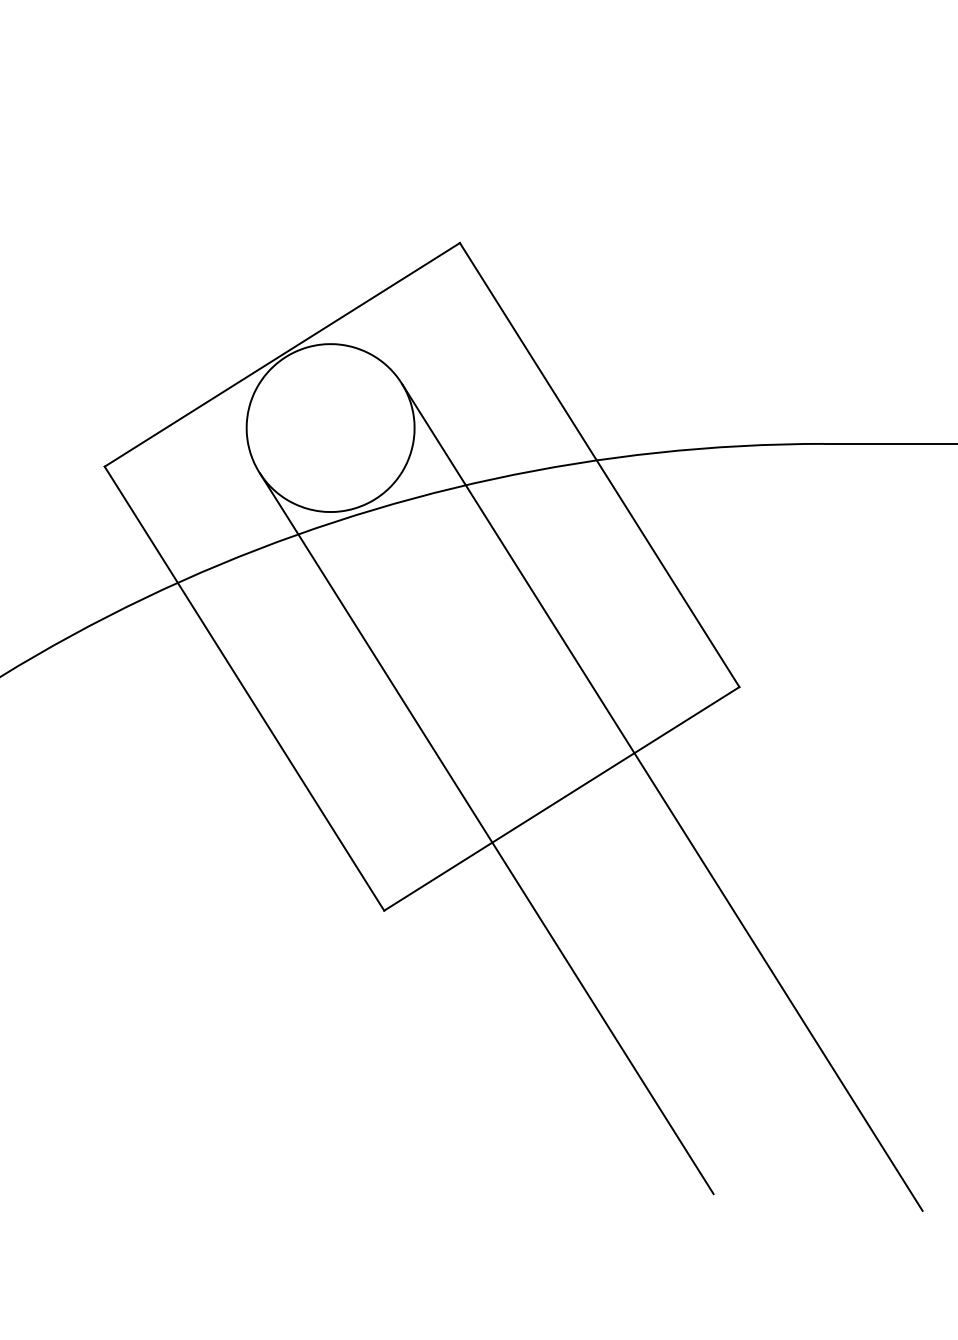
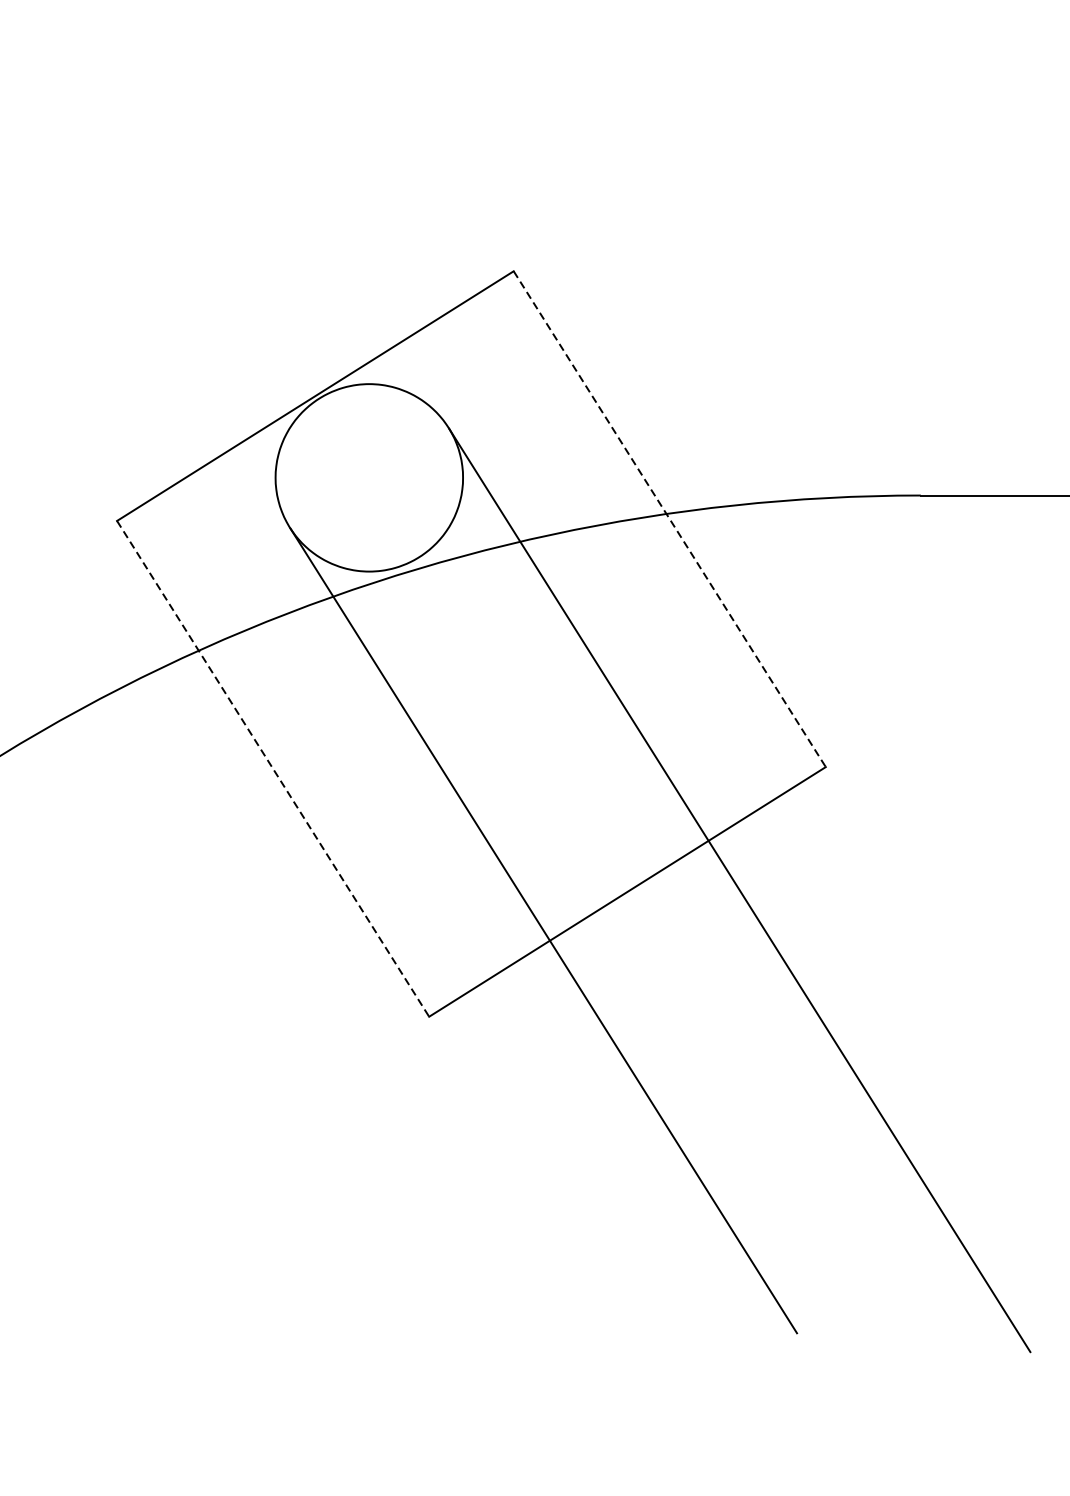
line: (599, 465) -> (669, 519), solid -> dashed
line: (244, 689) -> (273, 769), solid -> dashed

